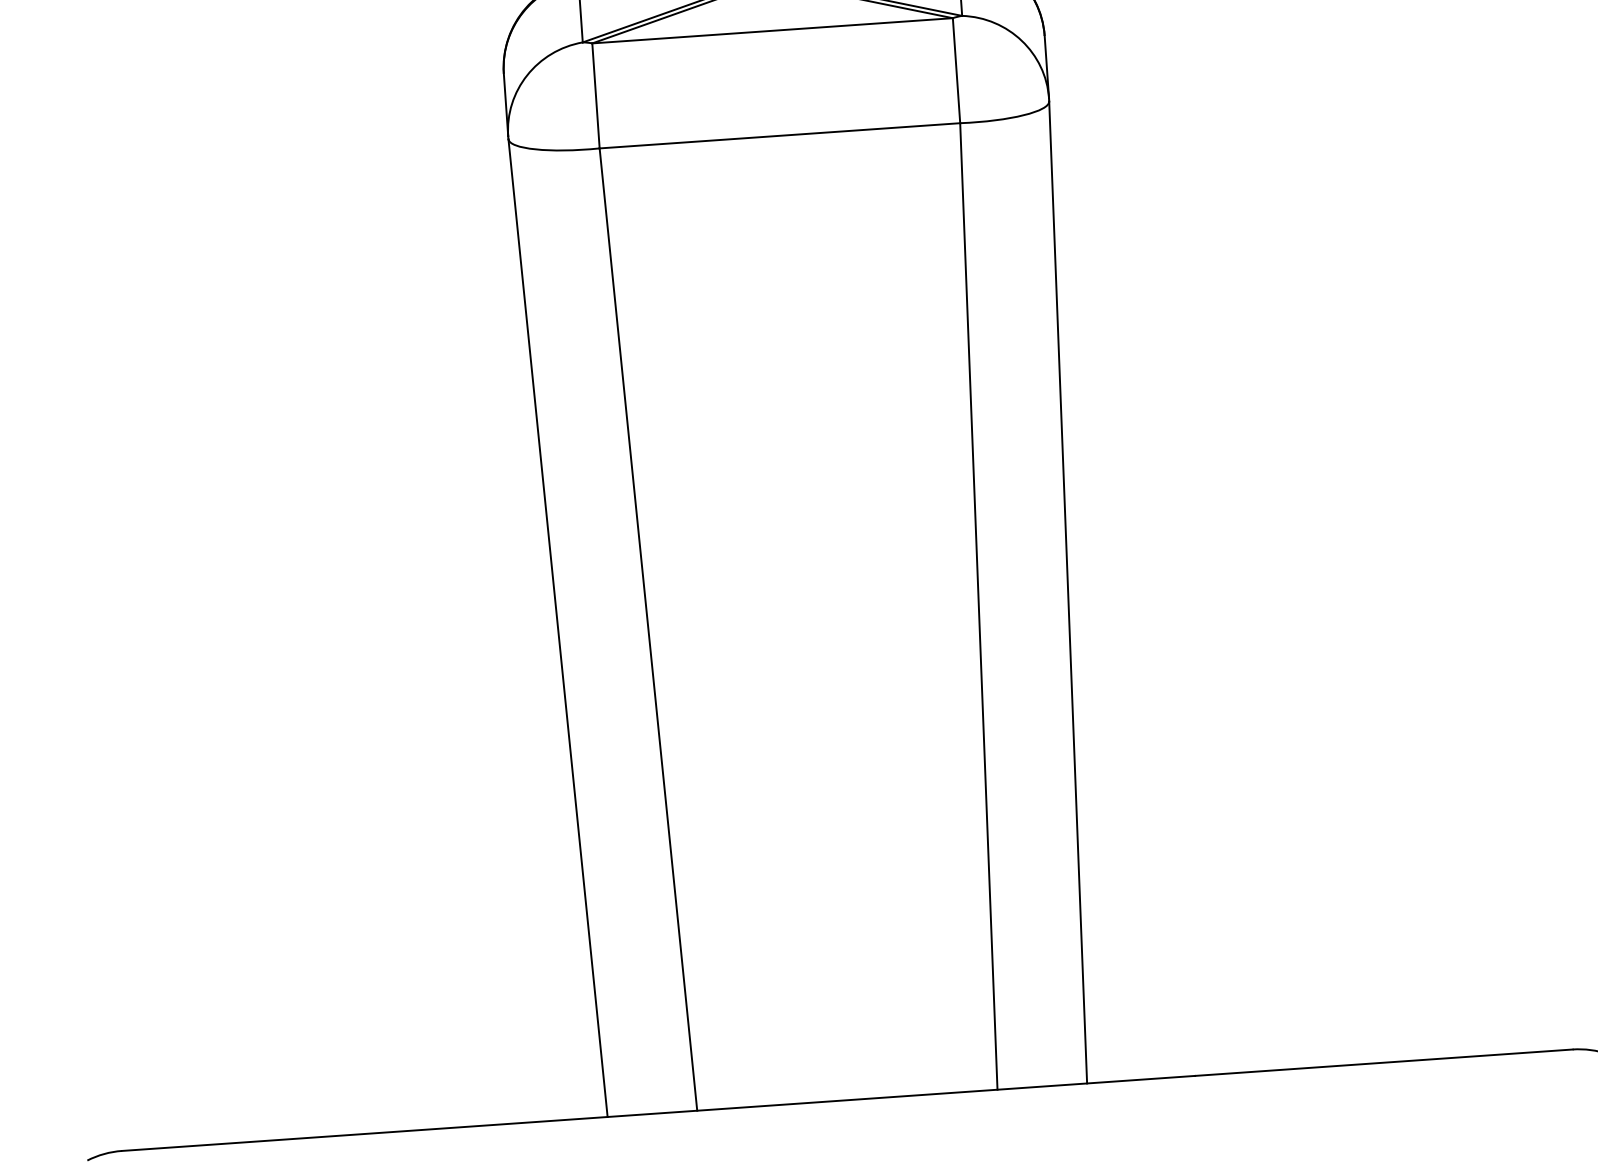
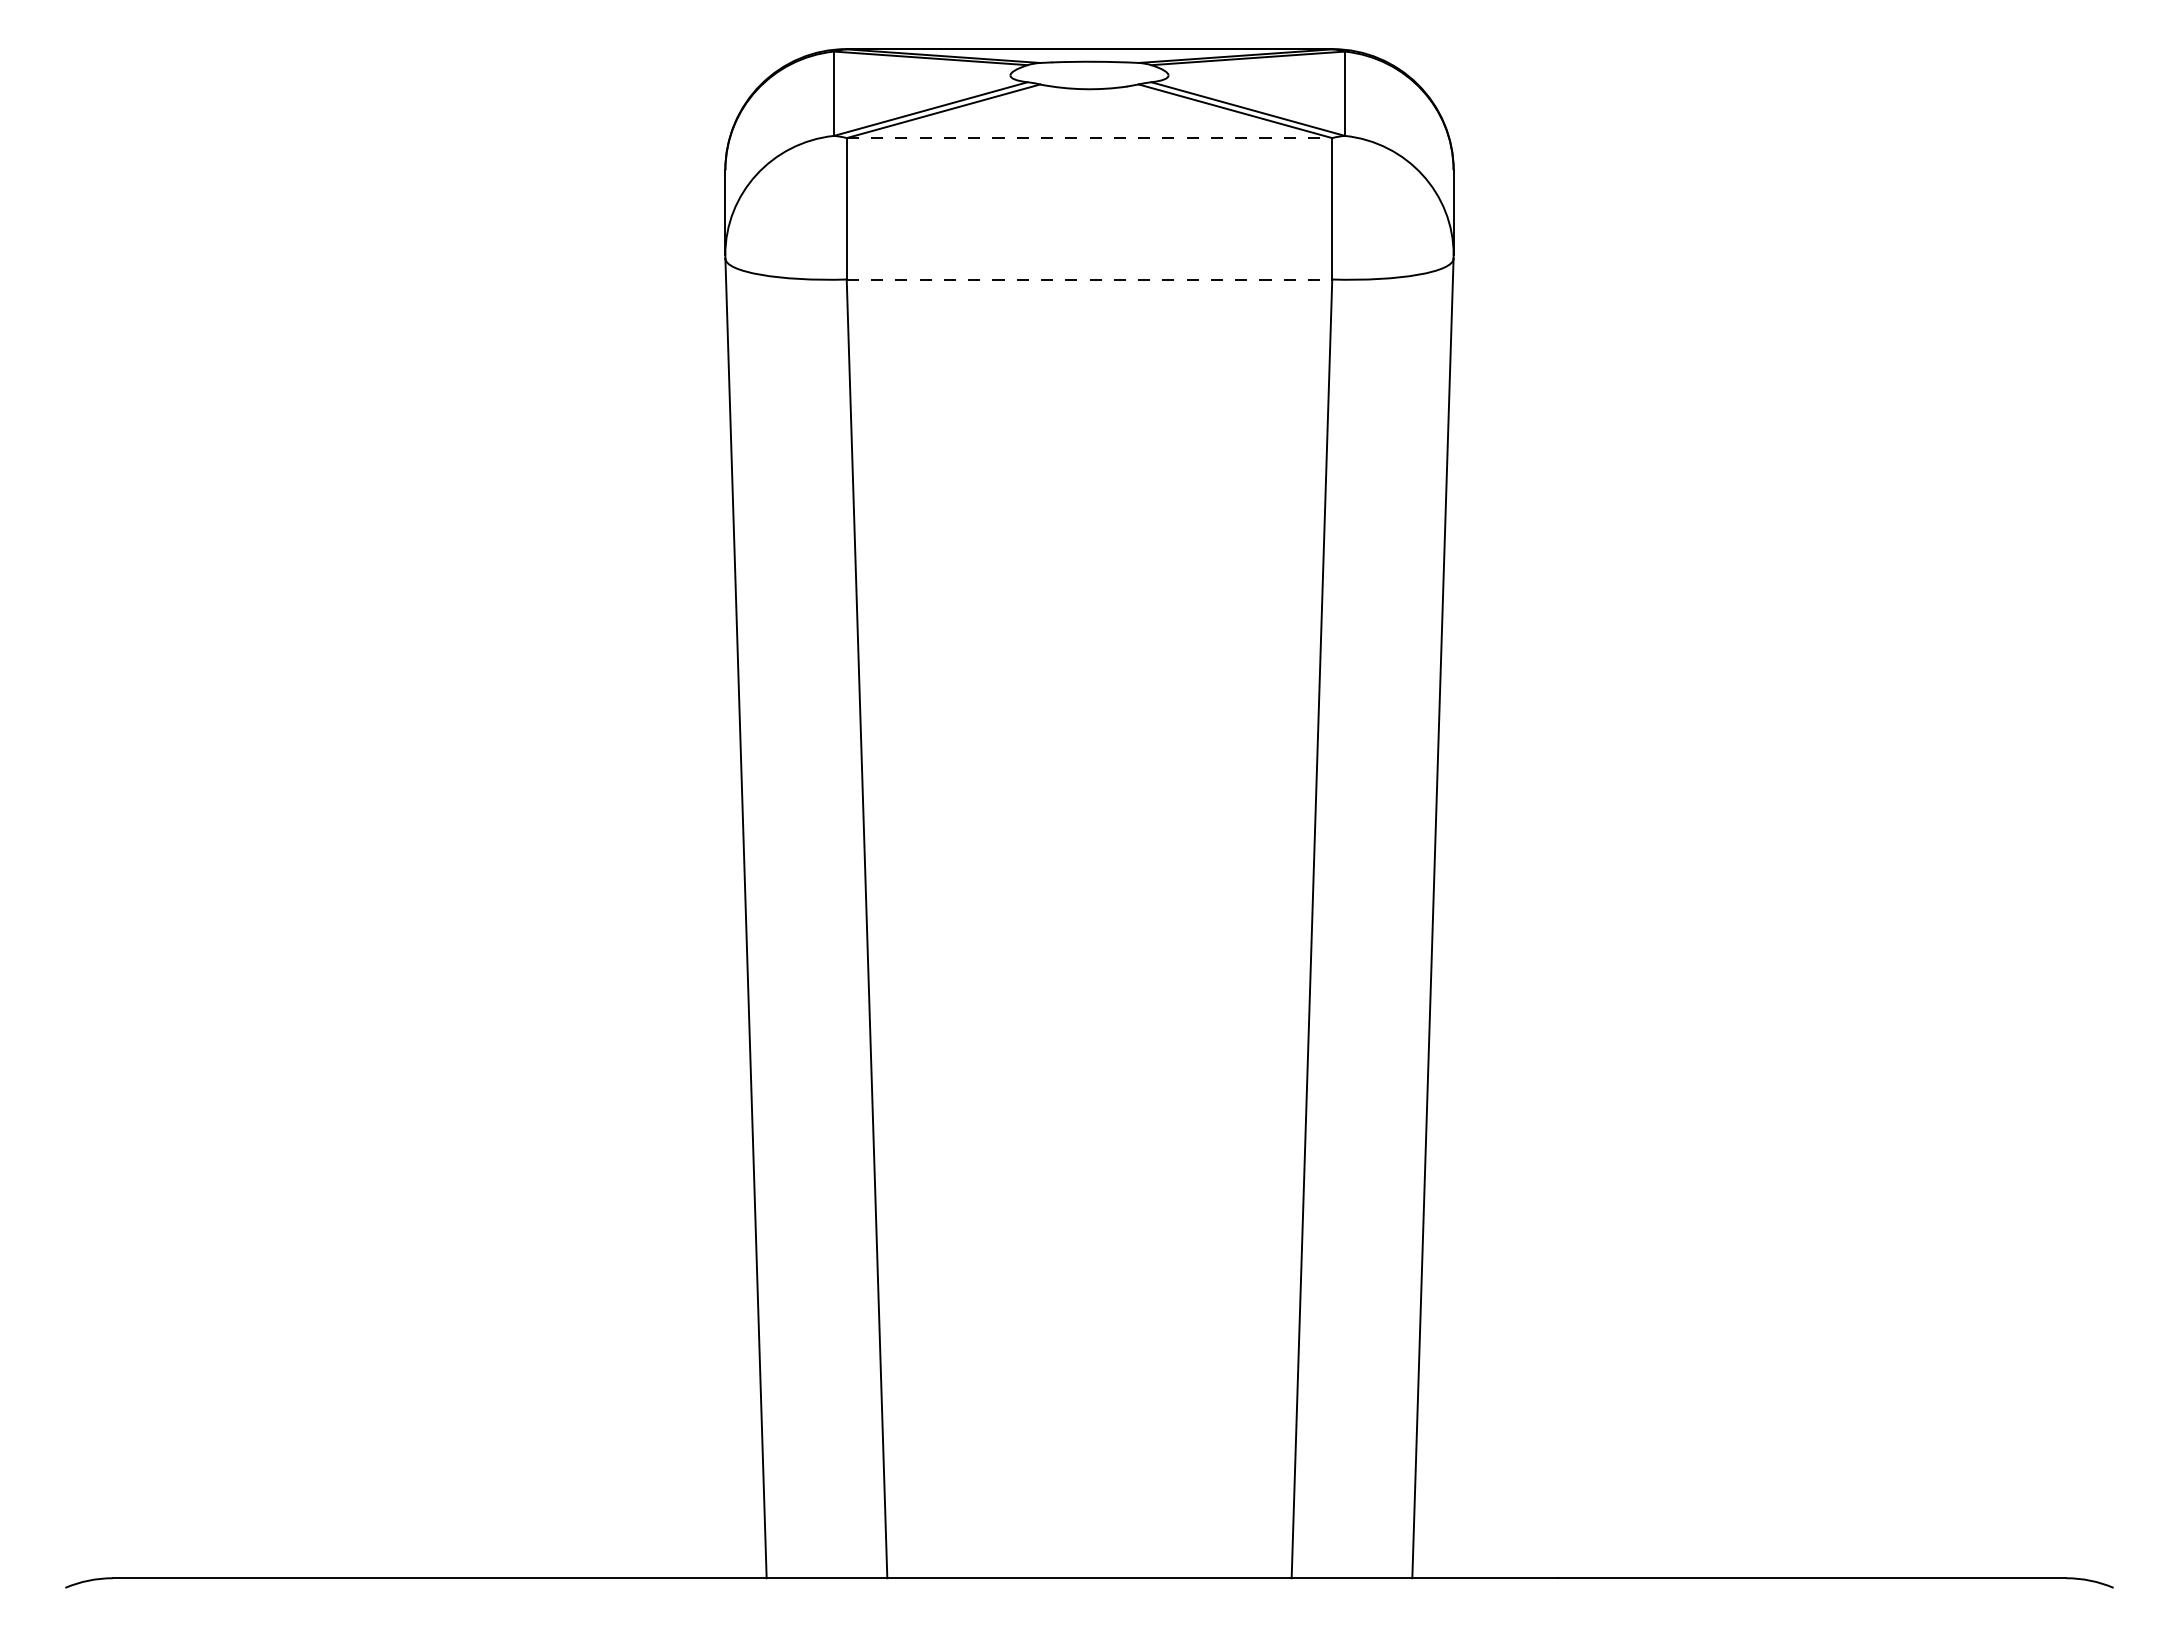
line: (772, 31) -> (1089, 138), solid -> dashed
line: (779, 135) -> (1089, 279), solid -> dashed

